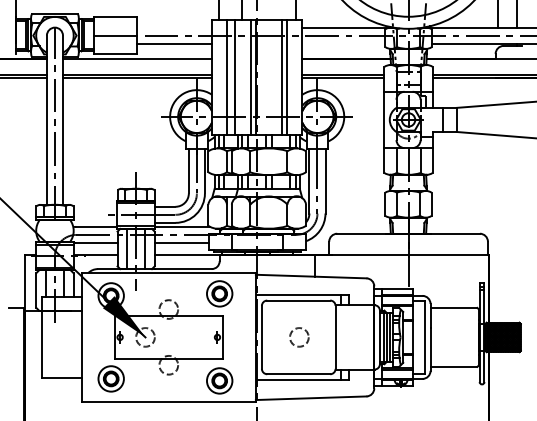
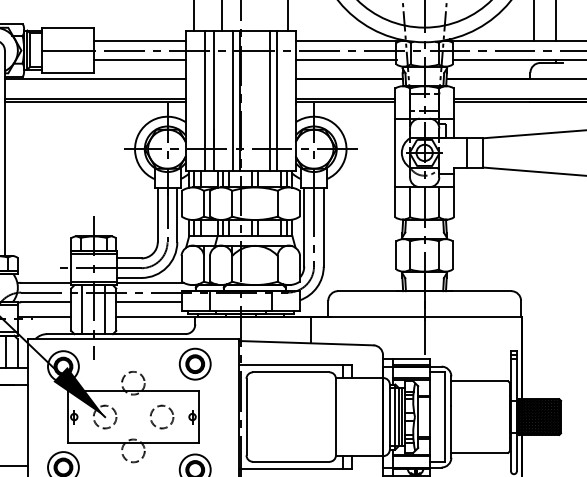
line: (174, 27) -> (140, 40), added
line: (343, 43) -> (345, 60), added
circle: (299, 337) -> (162, 417), moved

